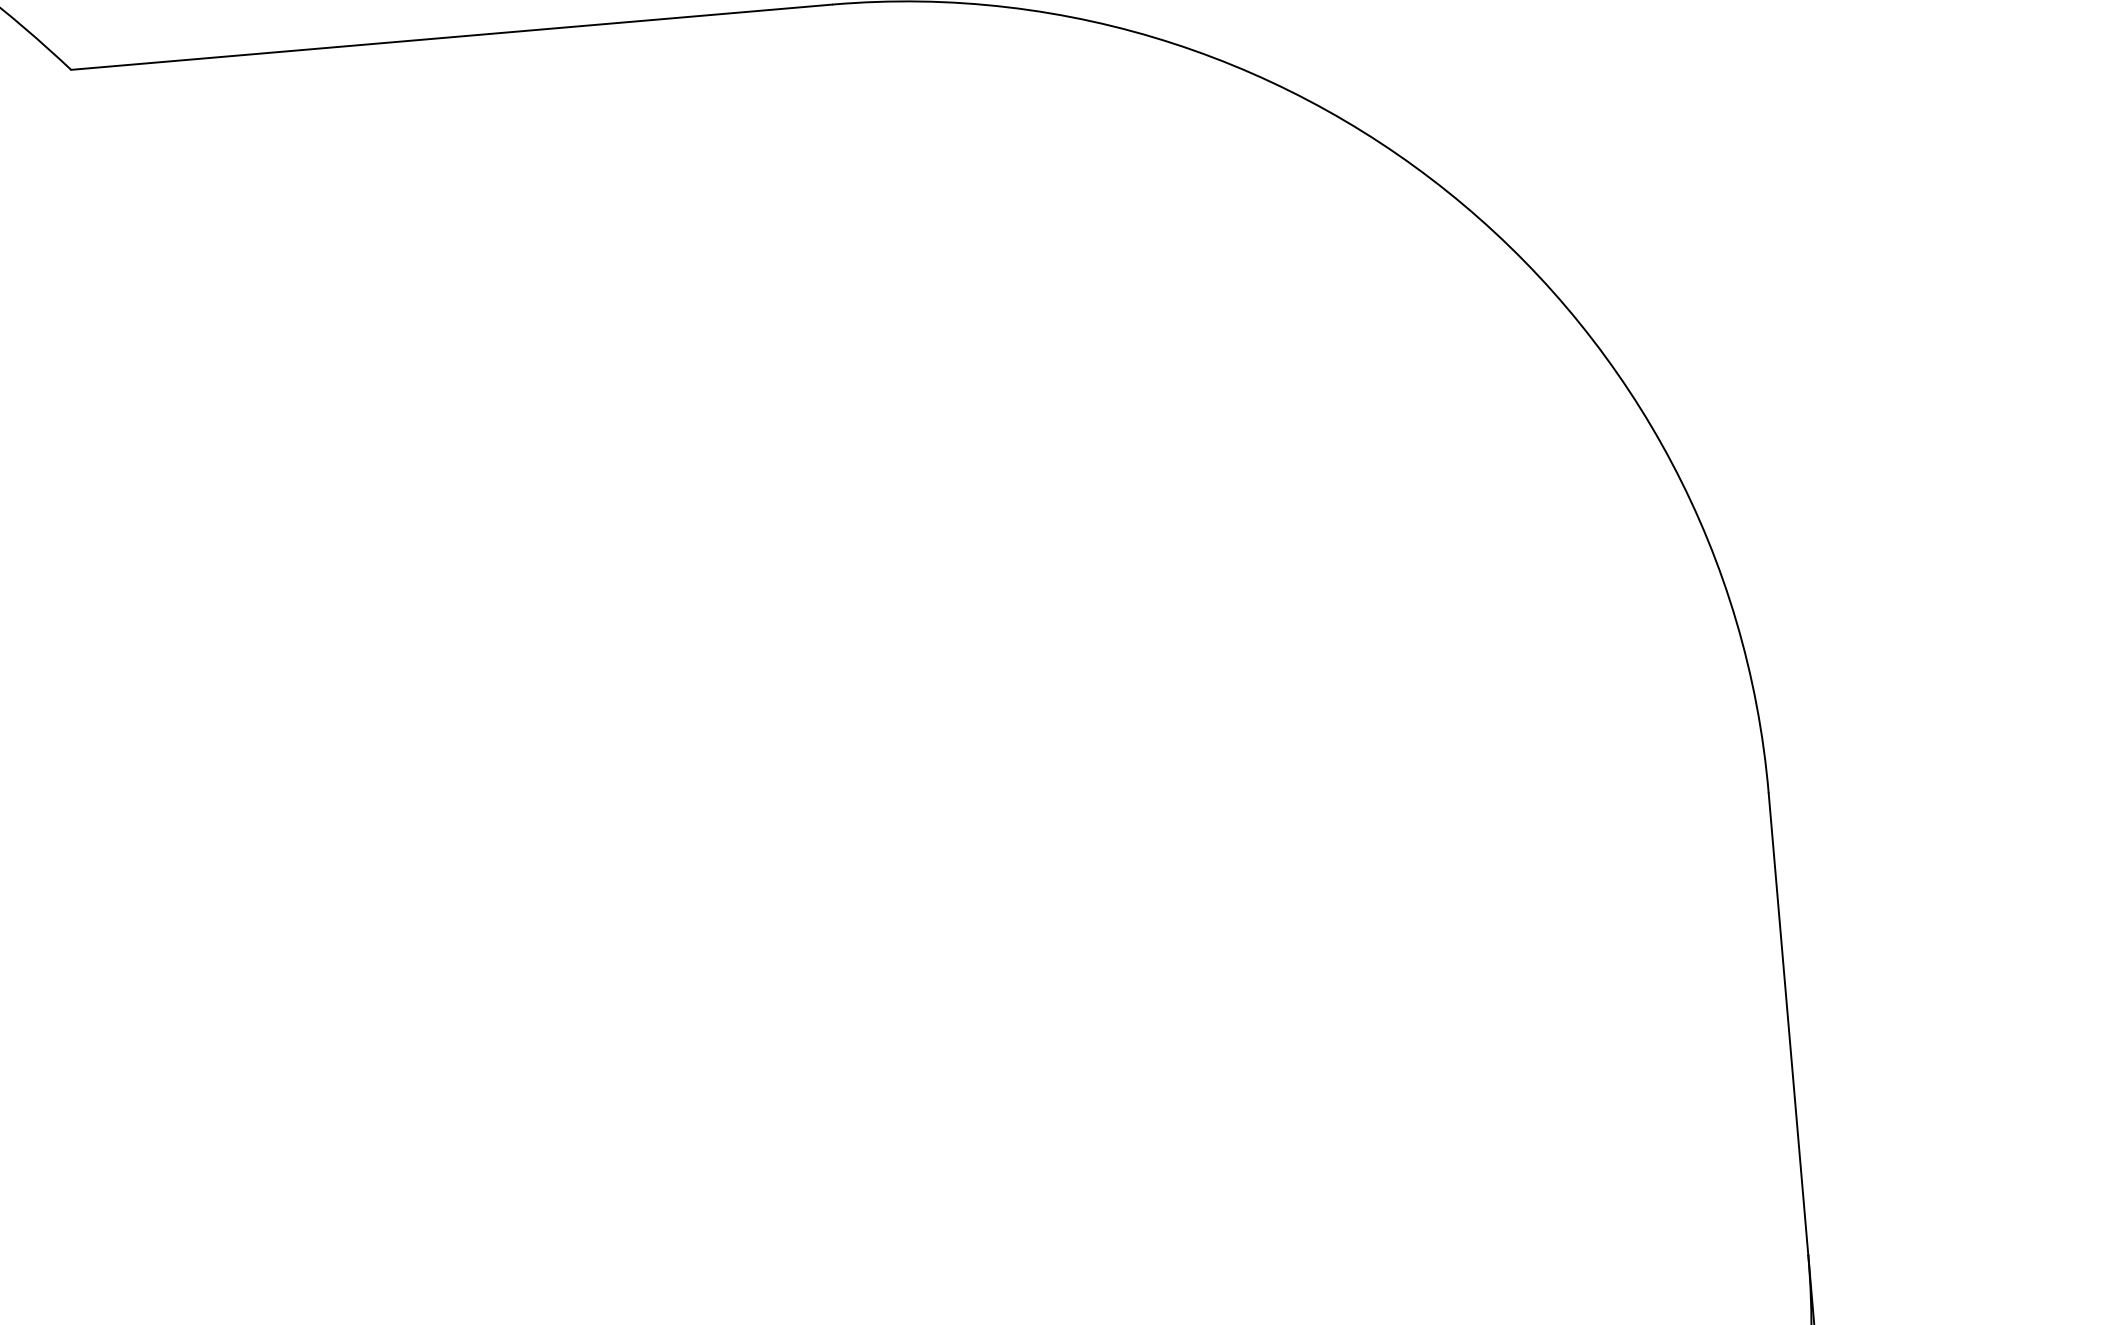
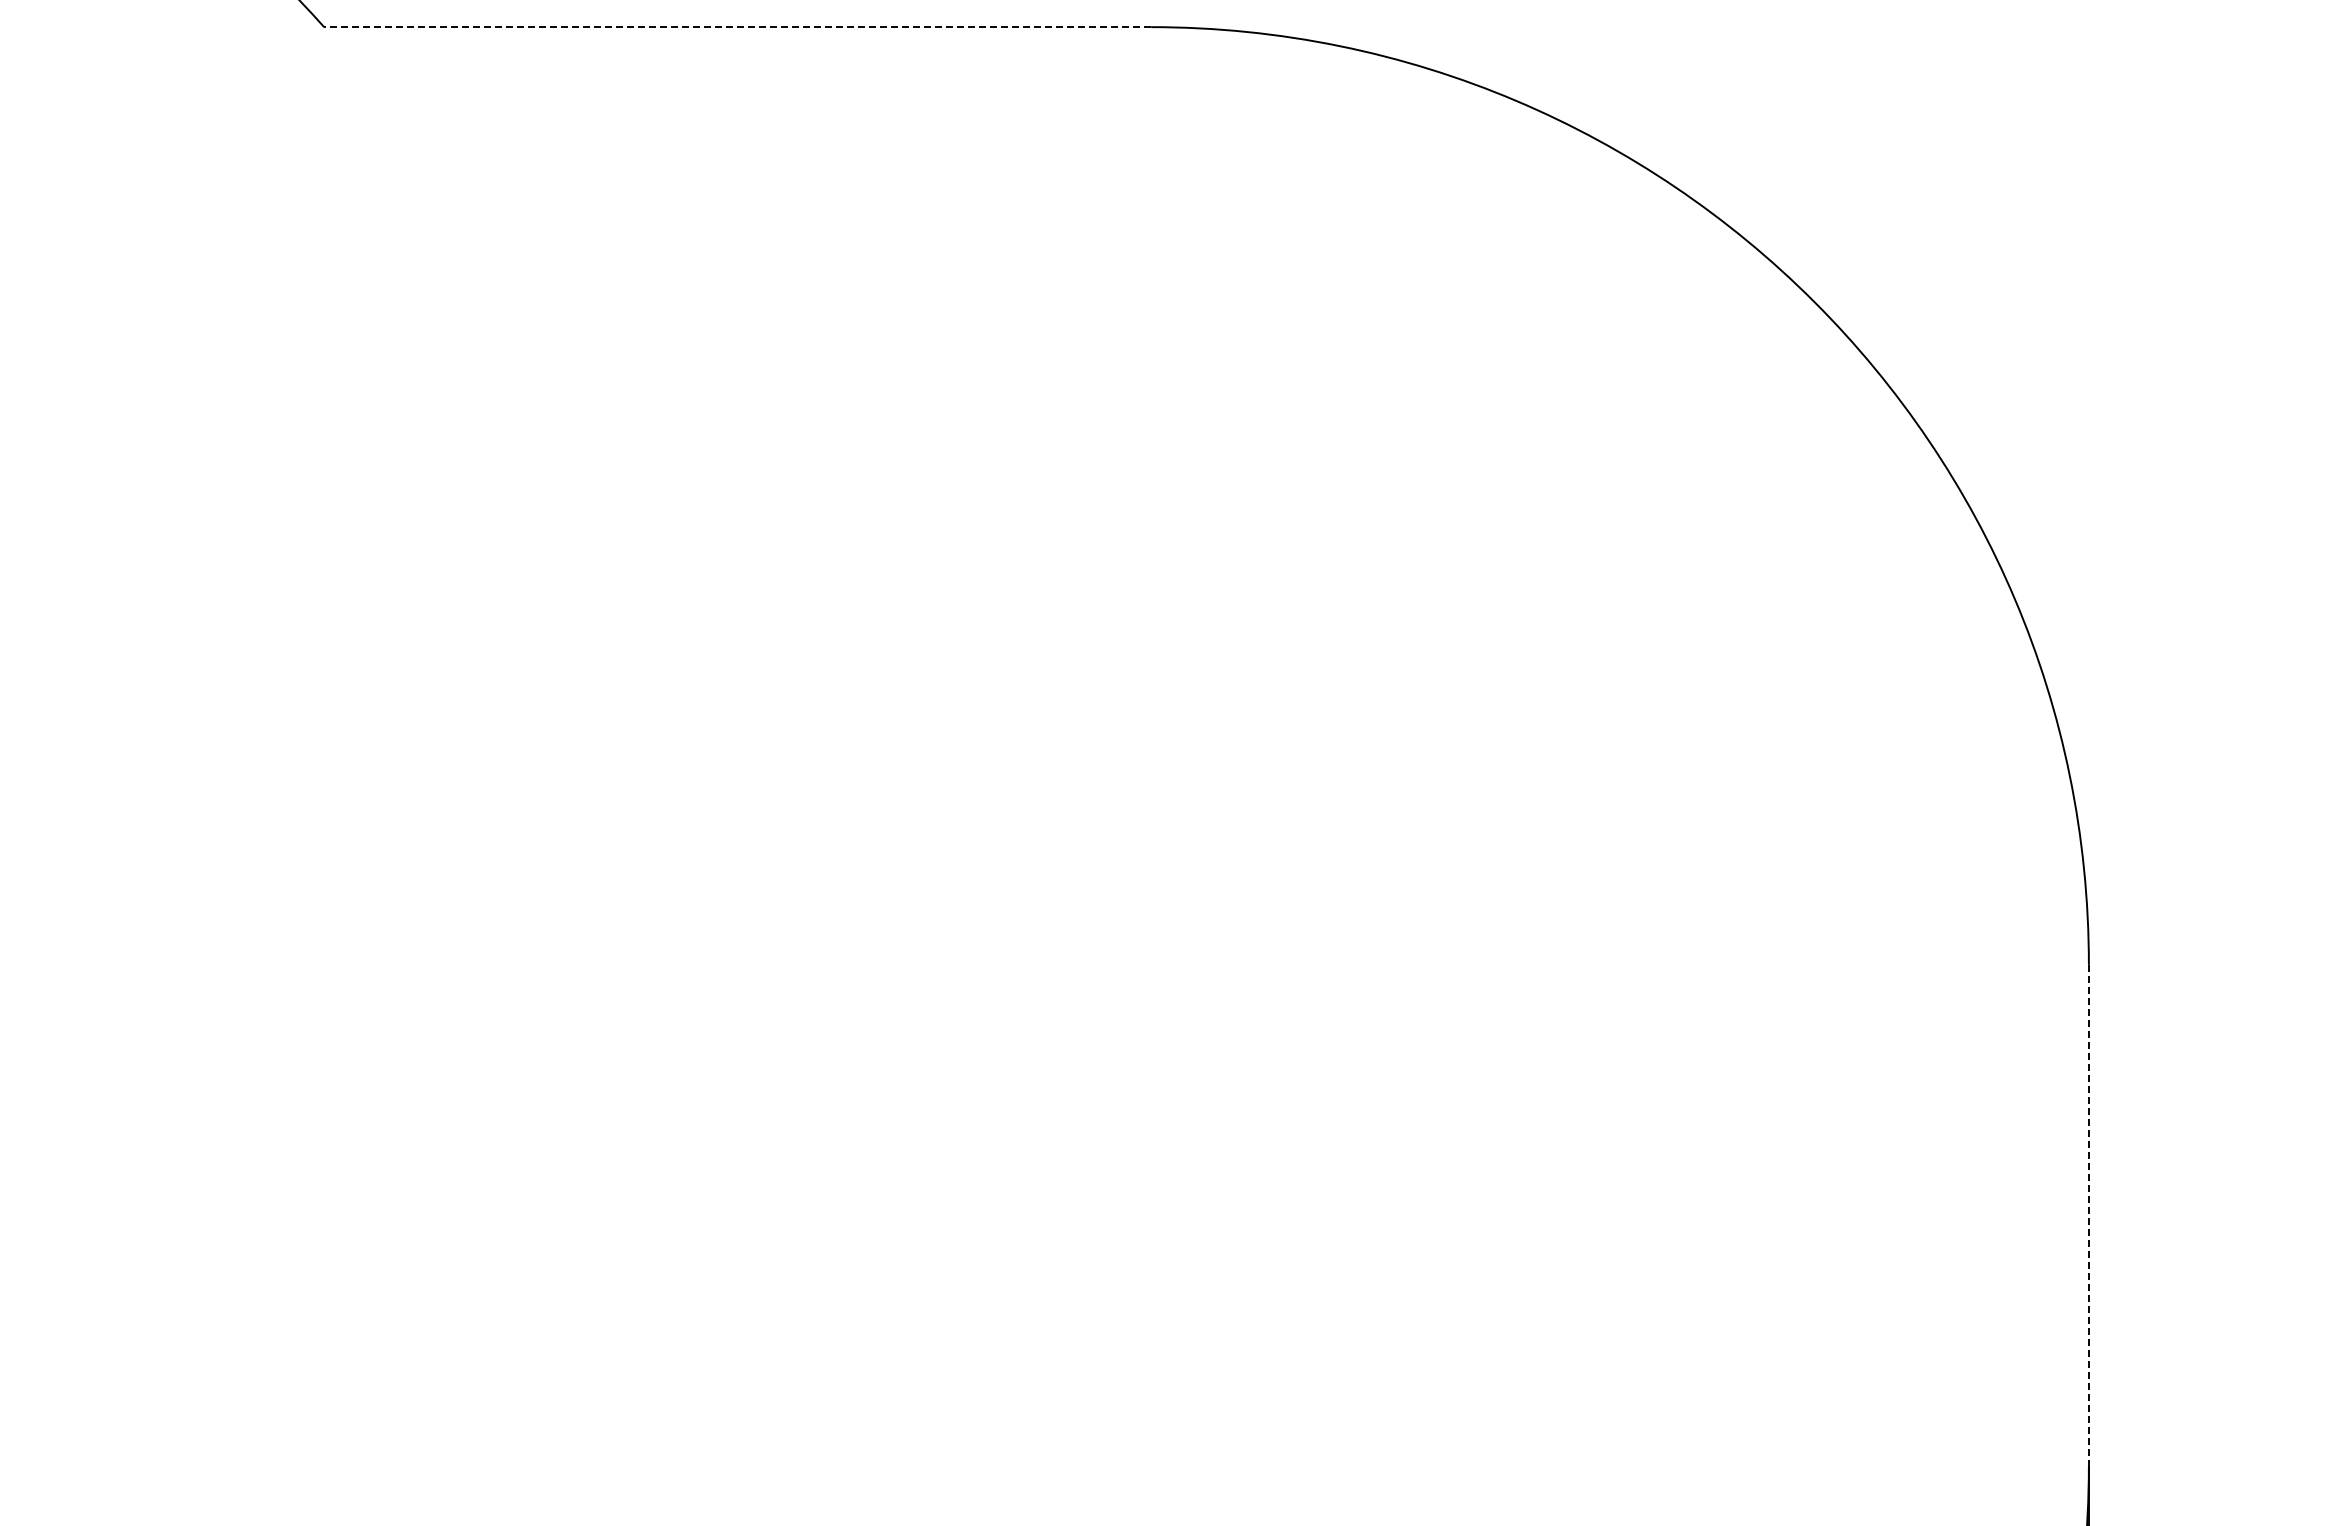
line: (451, 37) -> (737, 27), solid -> dashed
line: (1788, 1024) -> (2088, 1215), solid -> dashed

